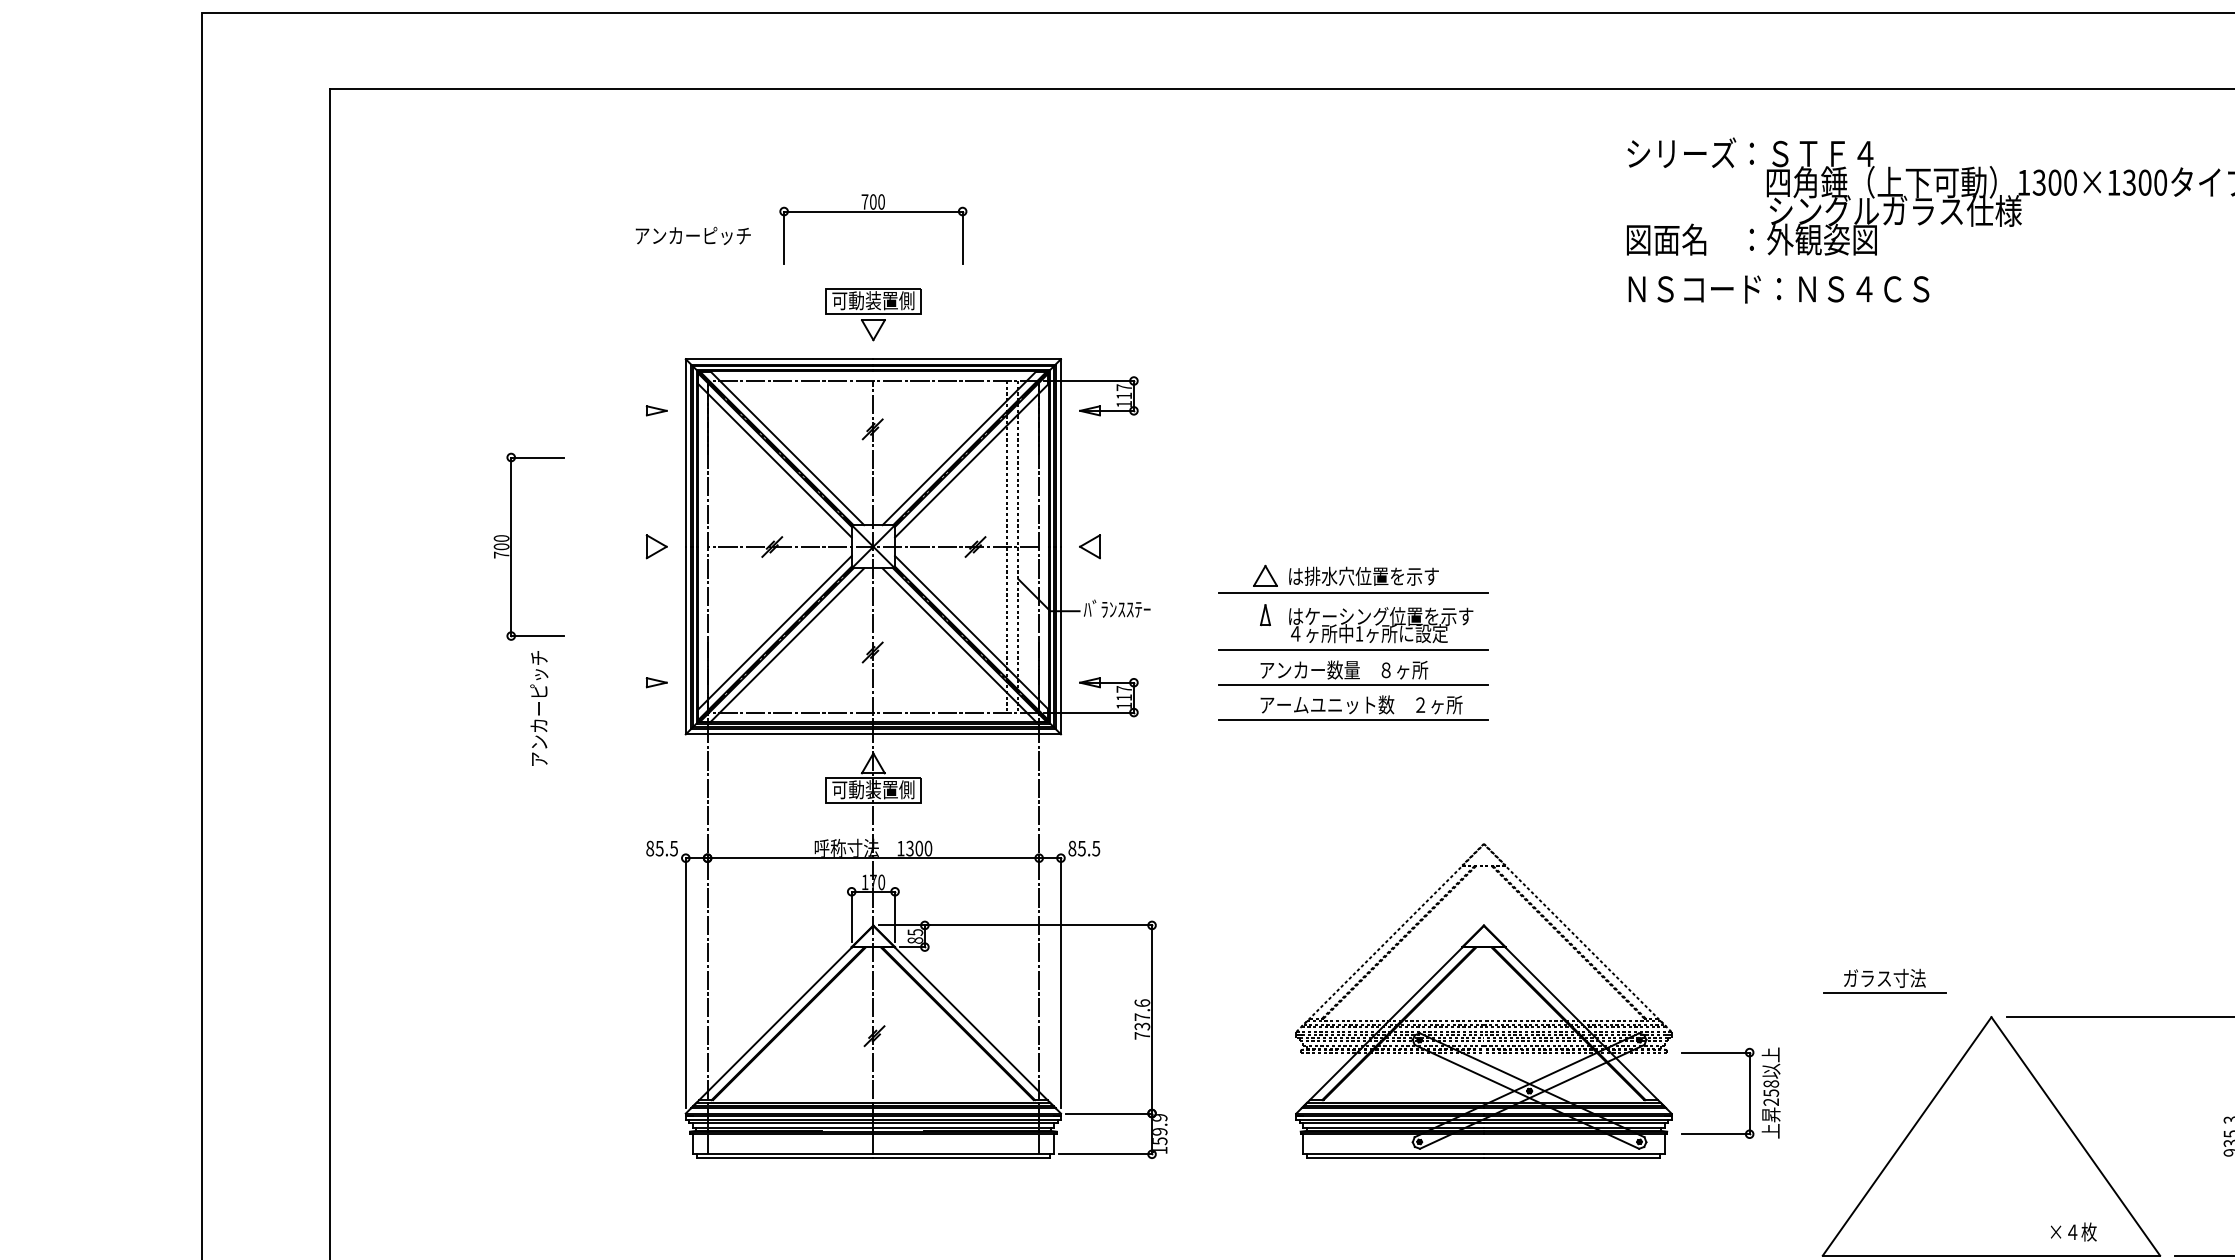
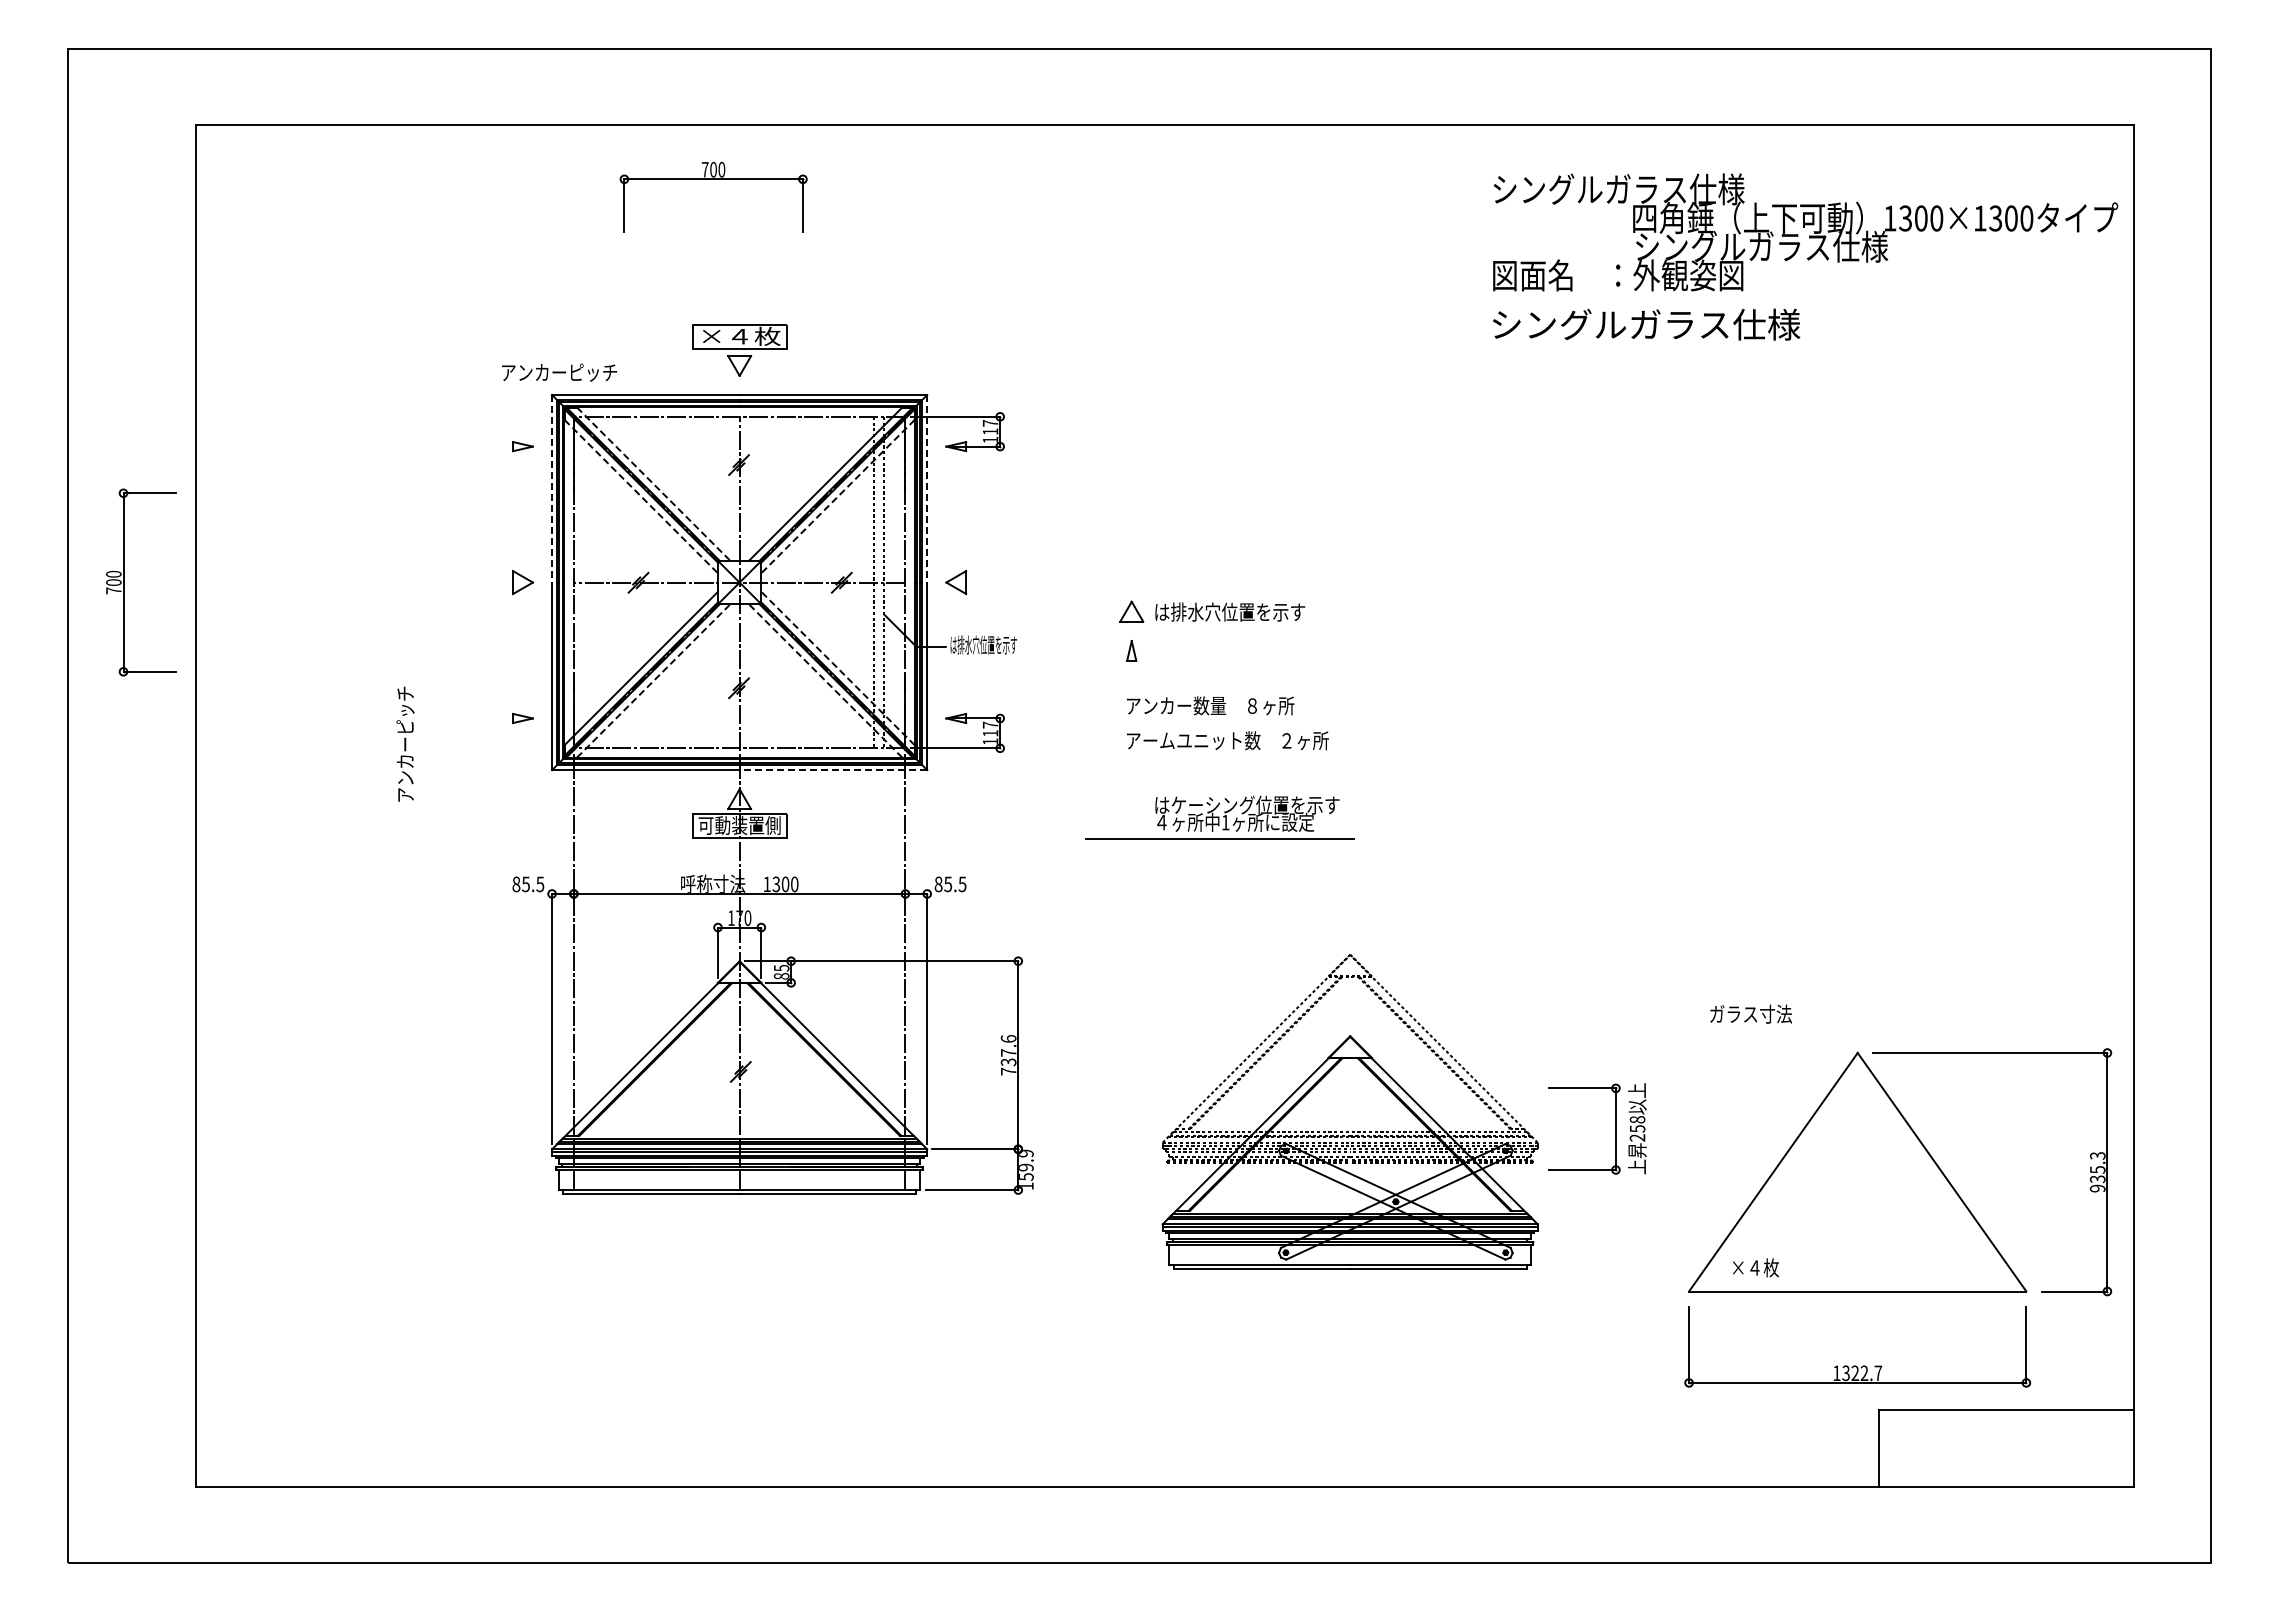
text: (1767, 153) -> (1633, 189), シリーズ：ＳＴＦ４ -> シングルガラス仕様
part: (873, 211) -> (713, 179), moved
text: (693, 235) -> (559, 372), moved
text: (1780, 288) -> (1646, 324), ＮＳコード：ＮＳ４ＣＳ -> シングルガラス仕様
text: (873, 299) -> (739, 335), 可動装置側 -> ×４枚
line: (788, 448) -> (654, 484), solid -> dashed
line: (686, 452) -> (552, 488), solid -> dashed
line: (1061, 452) -> (927, 488), solid -> dashed
line: (775, 460) -> (641, 496), solid -> dashed
line: (971, 460) -> (837, 496), solid -> dashed
part: (512, 546) -> (124, 582), moved
line: (1353, 592) -> (1219, 628), removed
text: (1117, 608) -> (983, 644), ﾊﾞﾗﾝｽｽﾃｰ -> は排水穴位置を示す
part: (1353, 628) -> (1219, 817), moved
line: (971, 632) -> (837, 668), solid -> dashed
line: (788, 644) -> (654, 680), solid -> dashed
line: (959, 644) -> (825, 680), solid -> dashed
line: (1353, 684) -> (1219, 720), removed
line: (1353, 719) -> (1219, 755), removed
line: (967, 734) -> (833, 770), solid -> dashed
line: (1885, 992) -> (1751, 1028), removed
part: (1483, 1000) -> (1349, 1111), moved
text: (2073, 1231) -> (1755, 1267), moved

